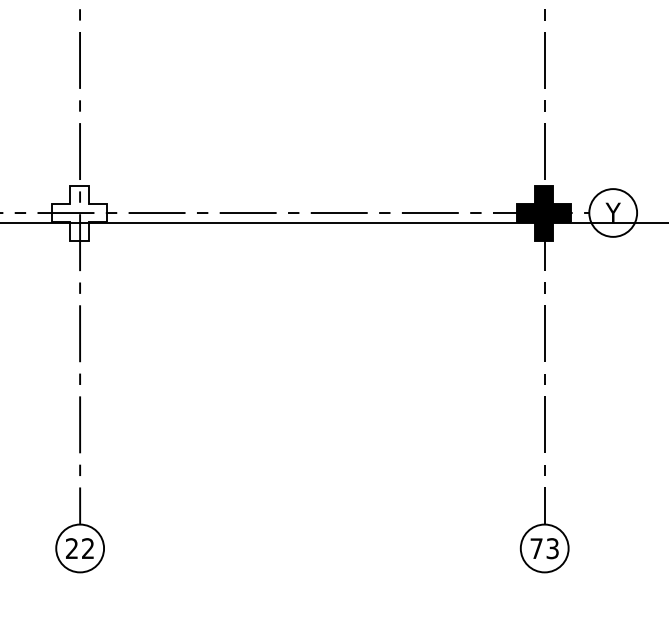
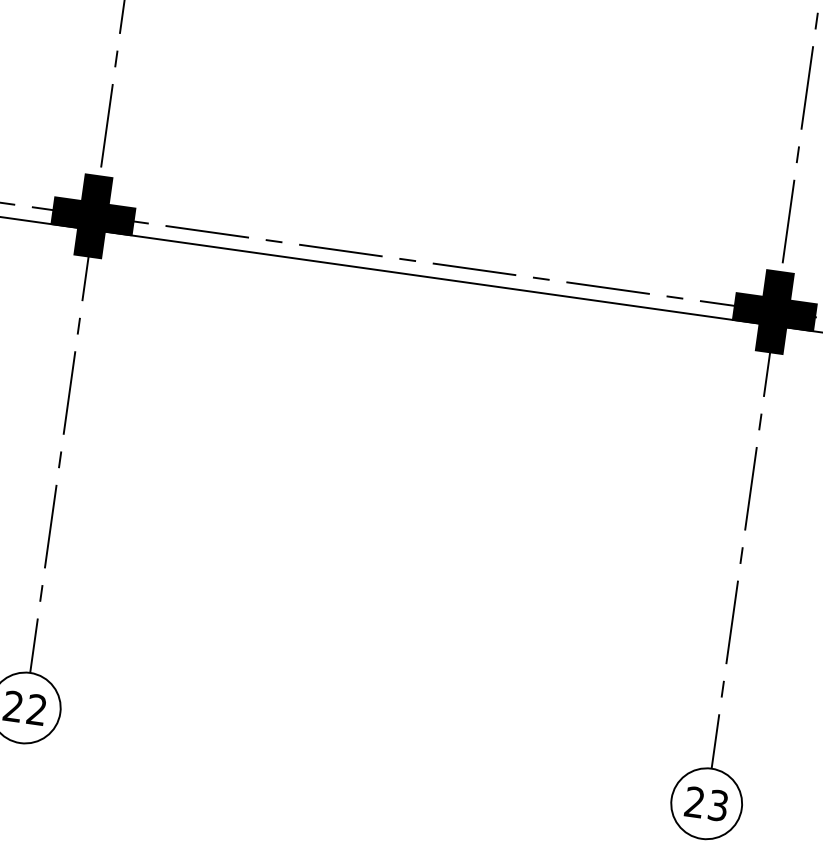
fill: (79, 213) -> (93, 216), added
text: (536, 548) -> (694, 802), 73 -> 23

